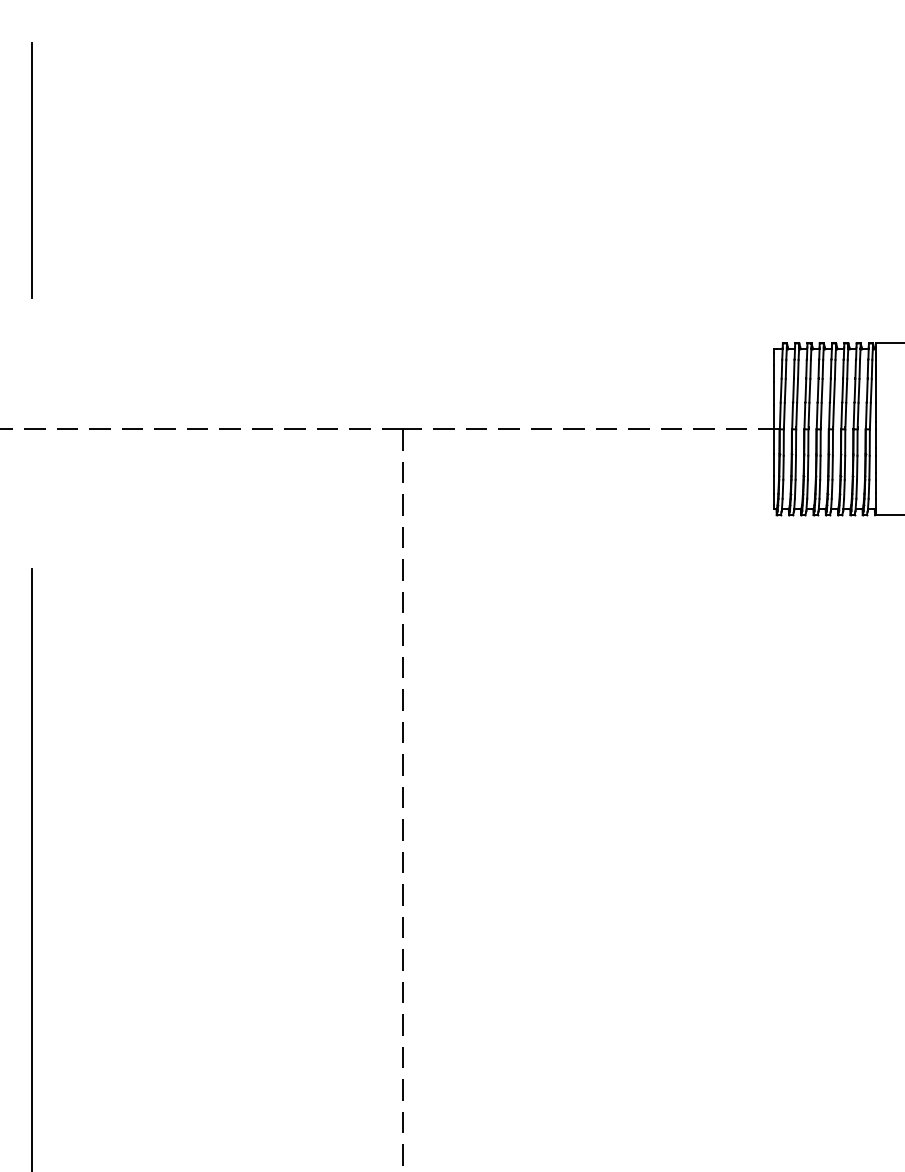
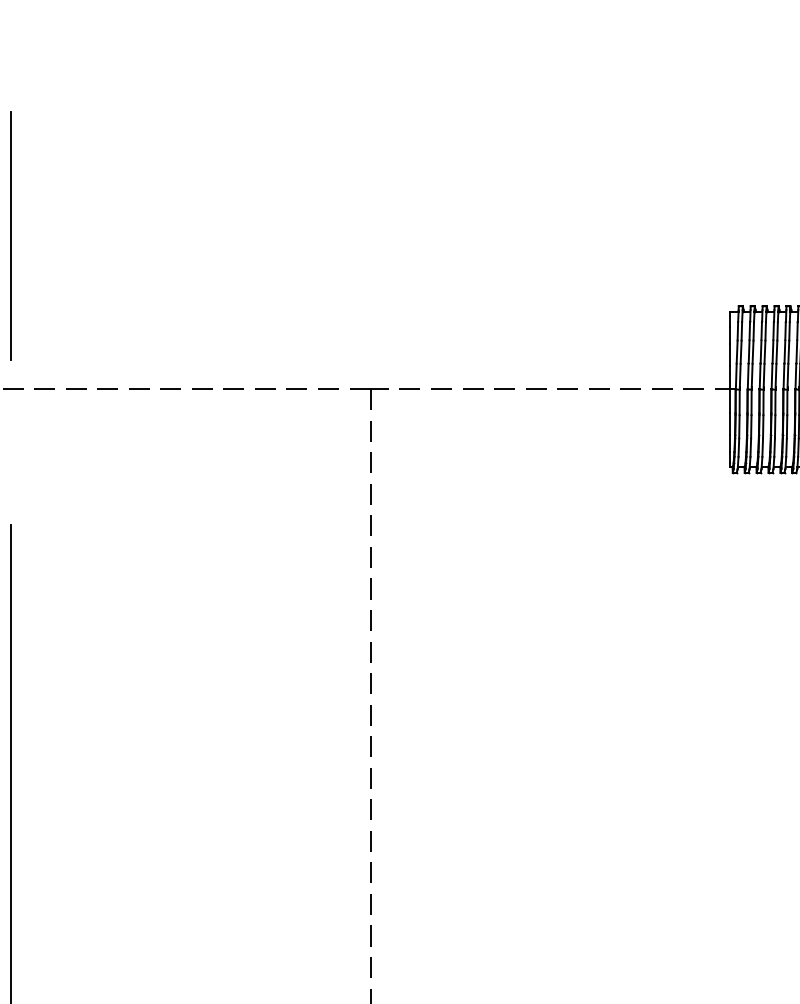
line: (31, 170) -> (9, 235), moved

